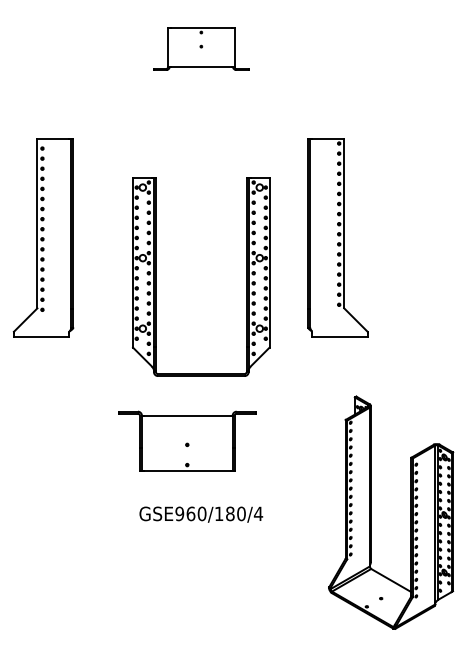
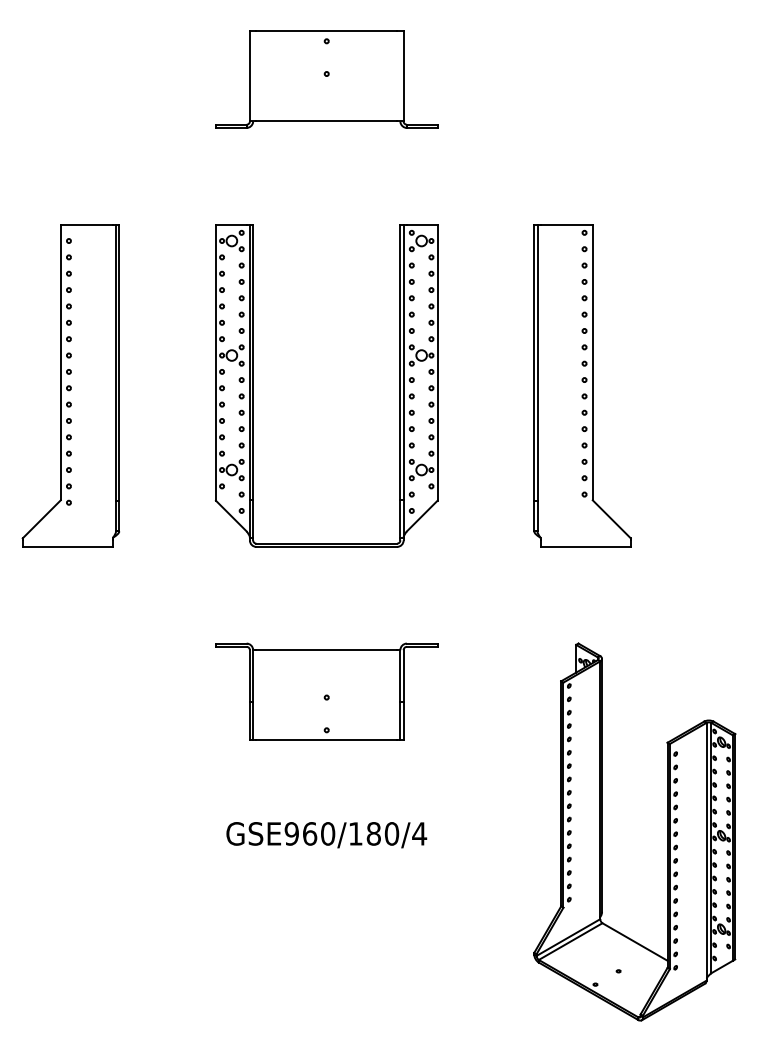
part: (201, 48) -> (327, 78), size x1.43
part: (337, 237) -> (581, 385), moved
part: (156, 276) -> (254, 385), moved
part: (187, 440) -> (327, 690), moved

